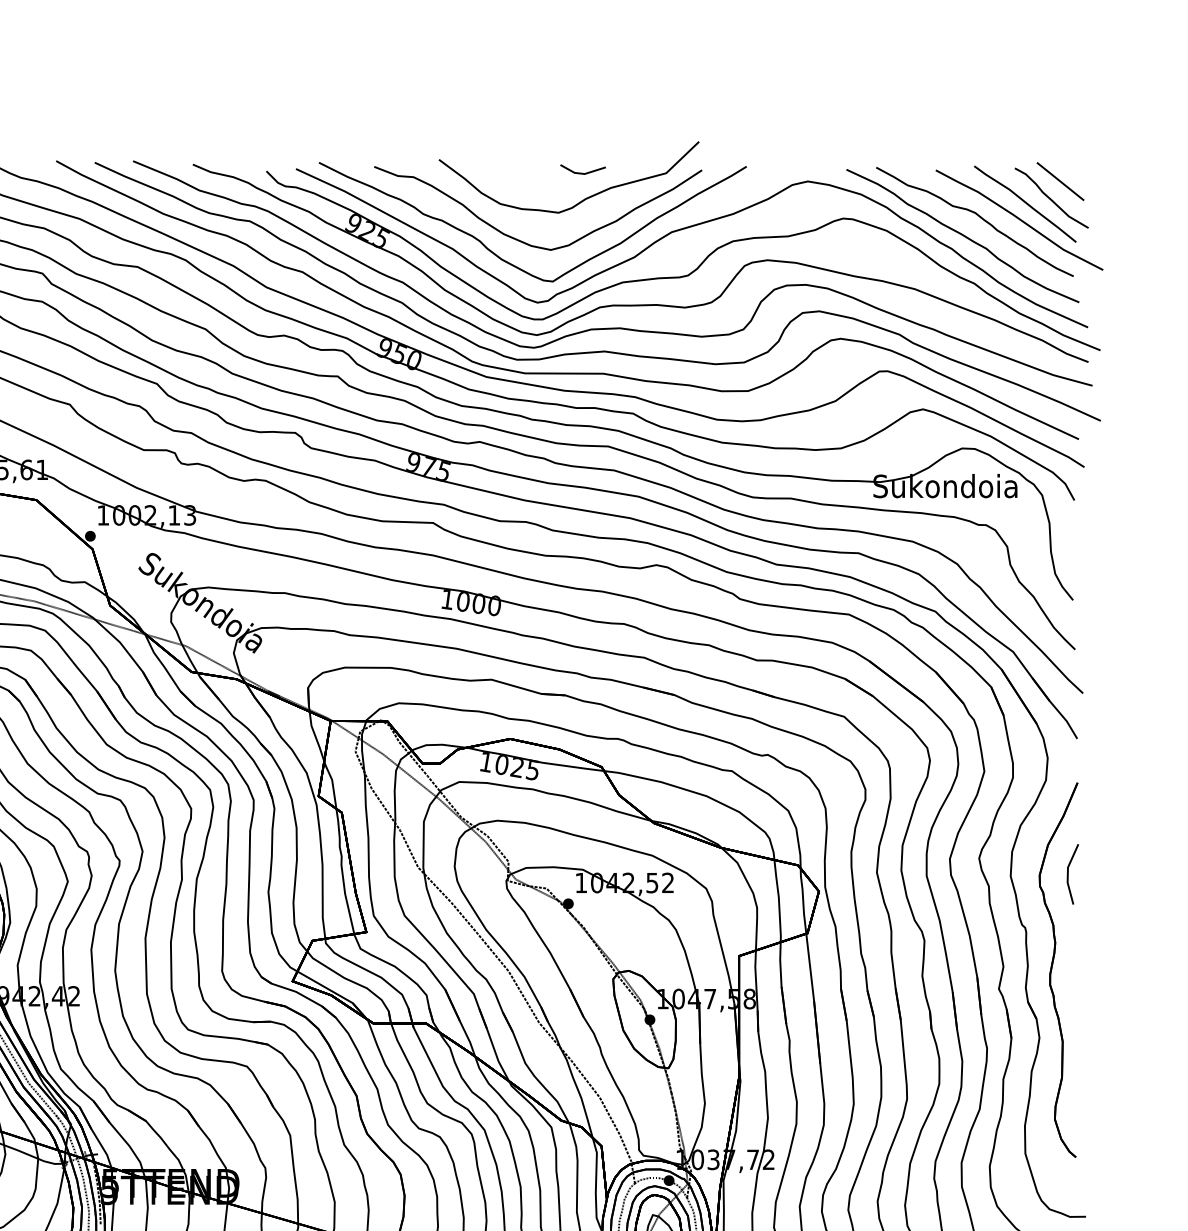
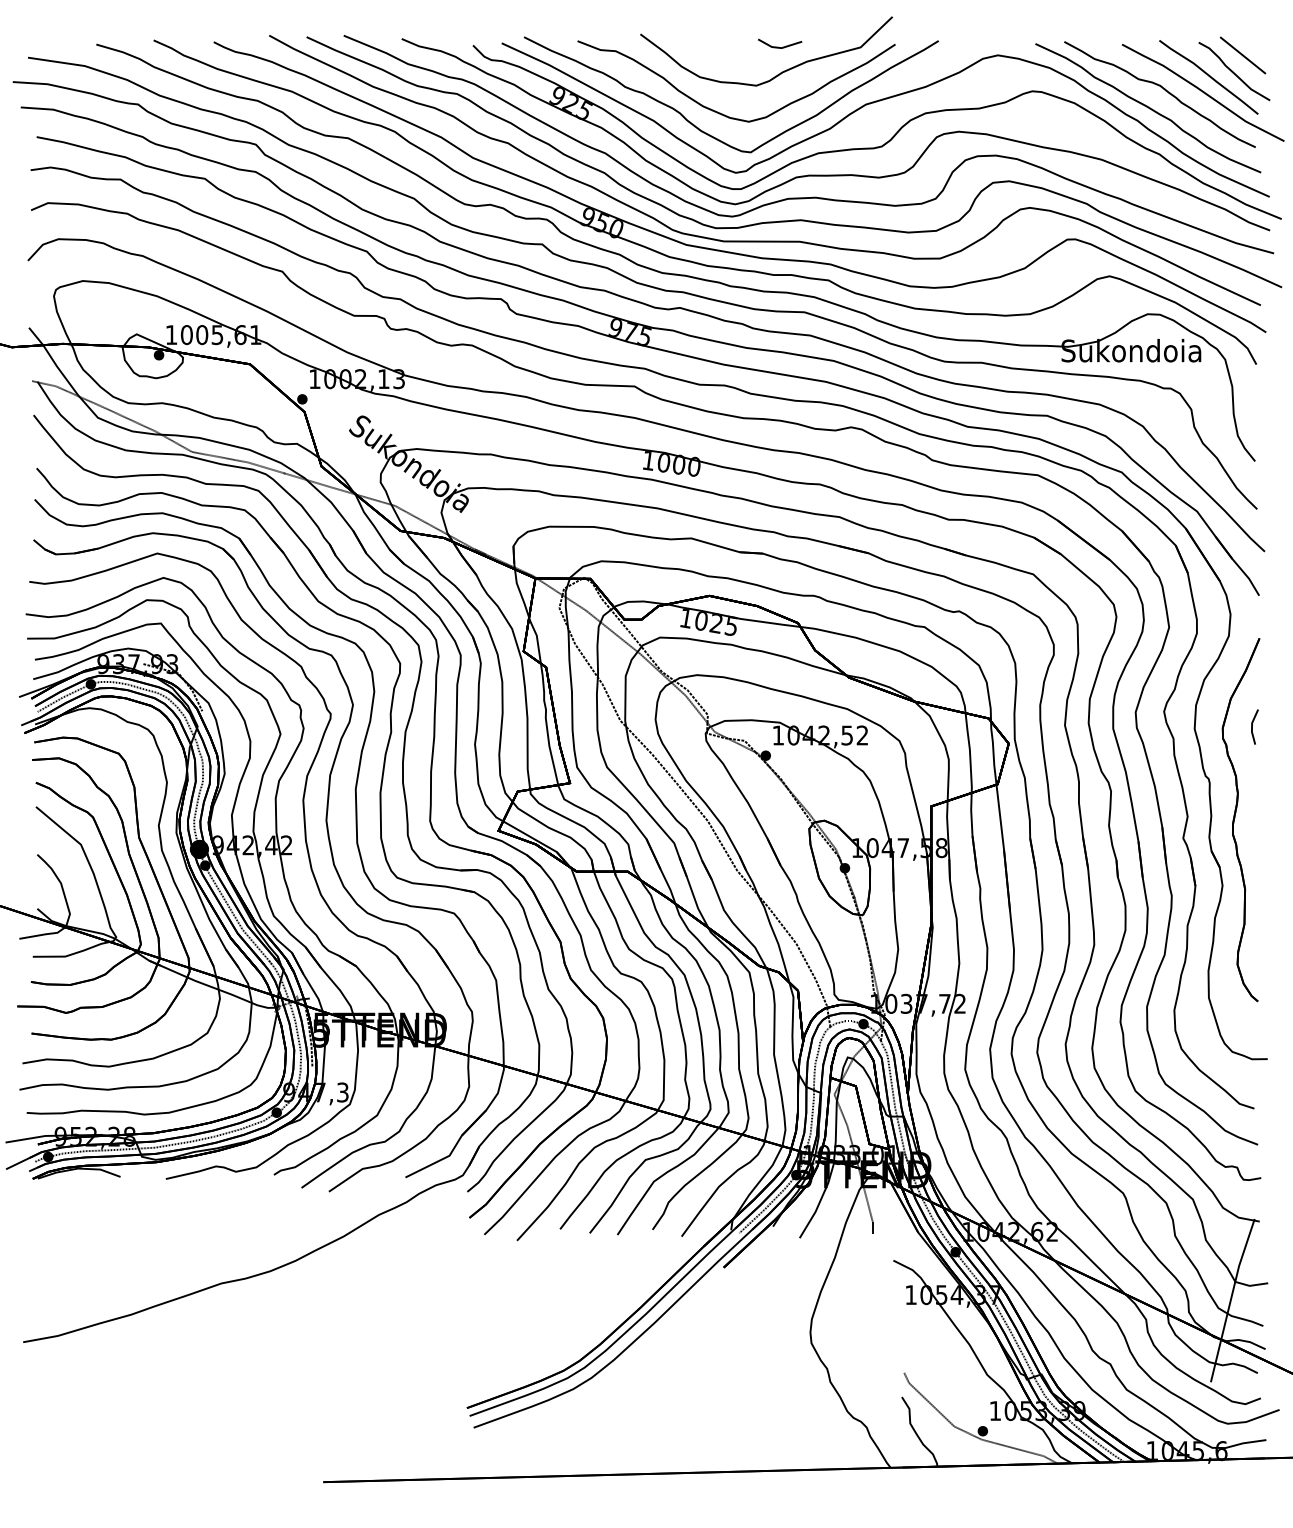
part: (1072, 873) -> (1254, 726), size x0.6

